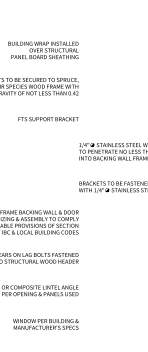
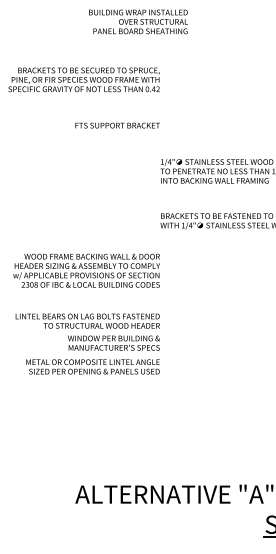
text: (43, 50) -> (138, 21), moved
text: (45, 323) -> (113, 342), moved

